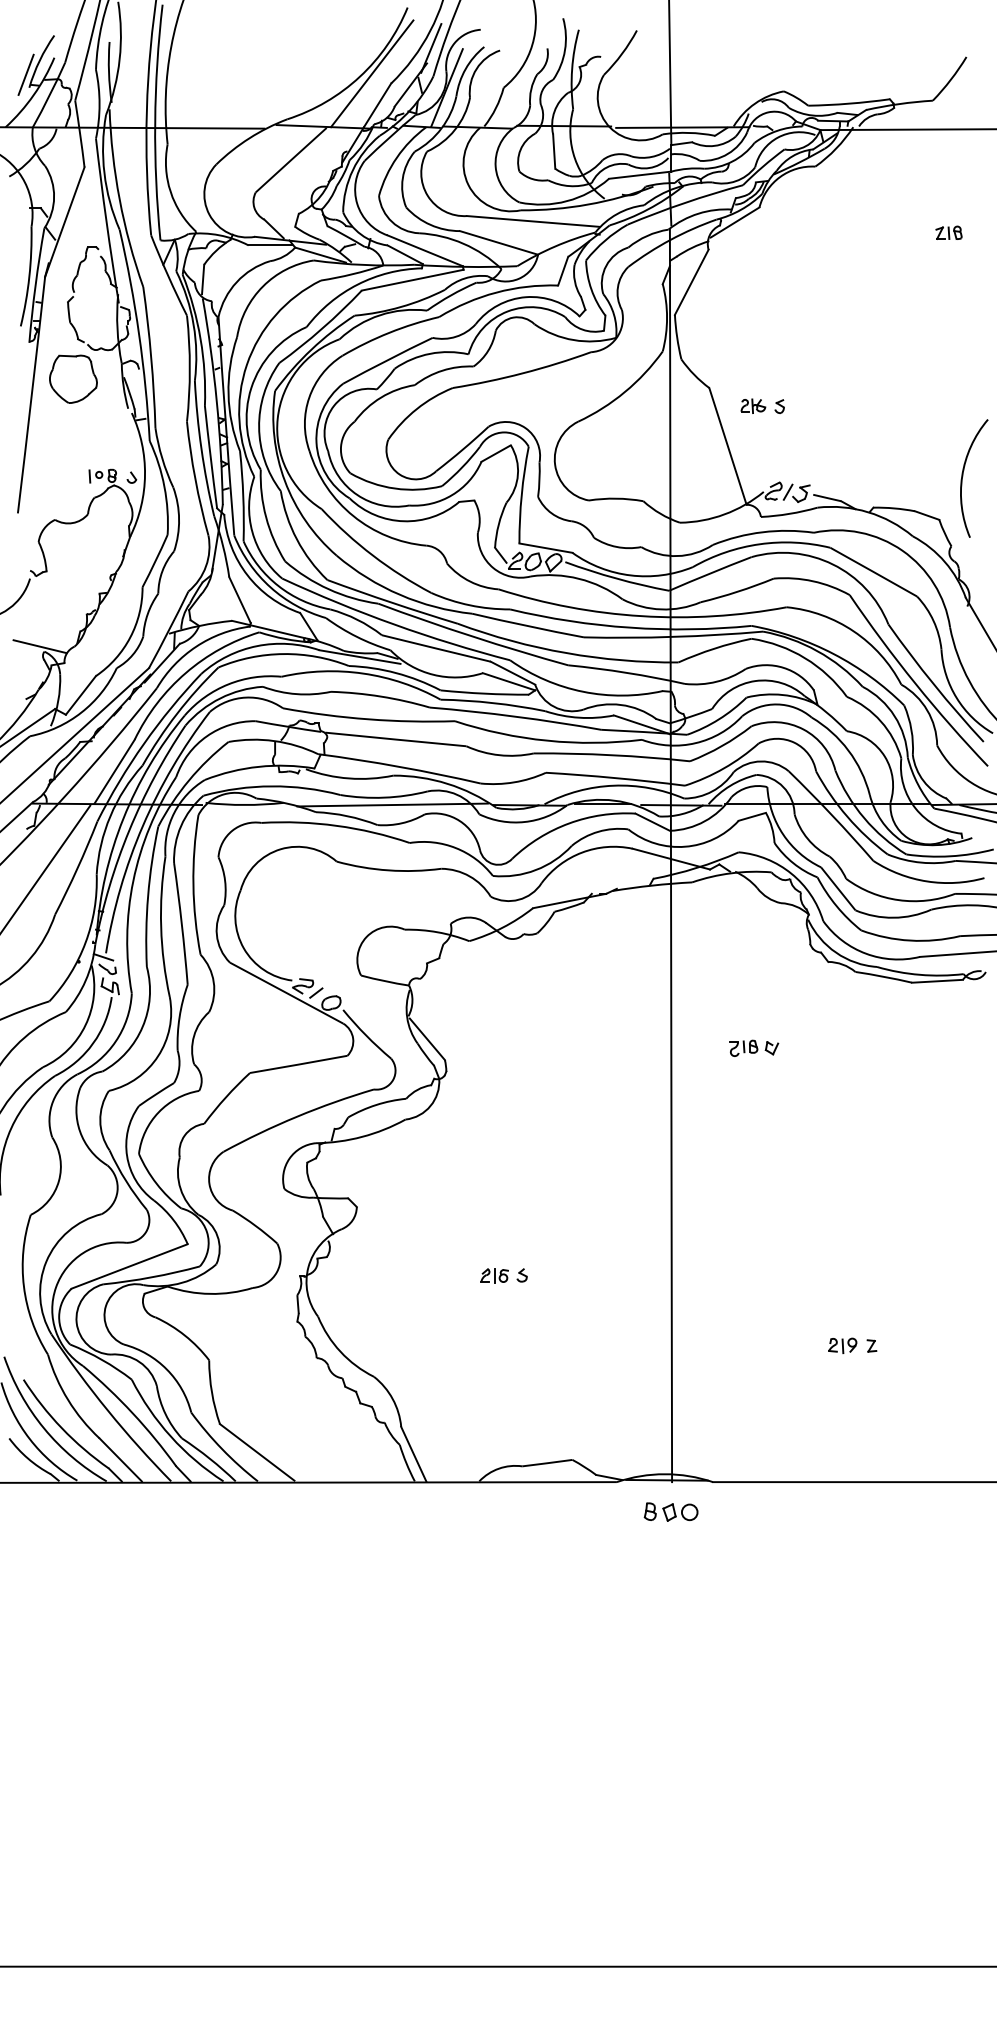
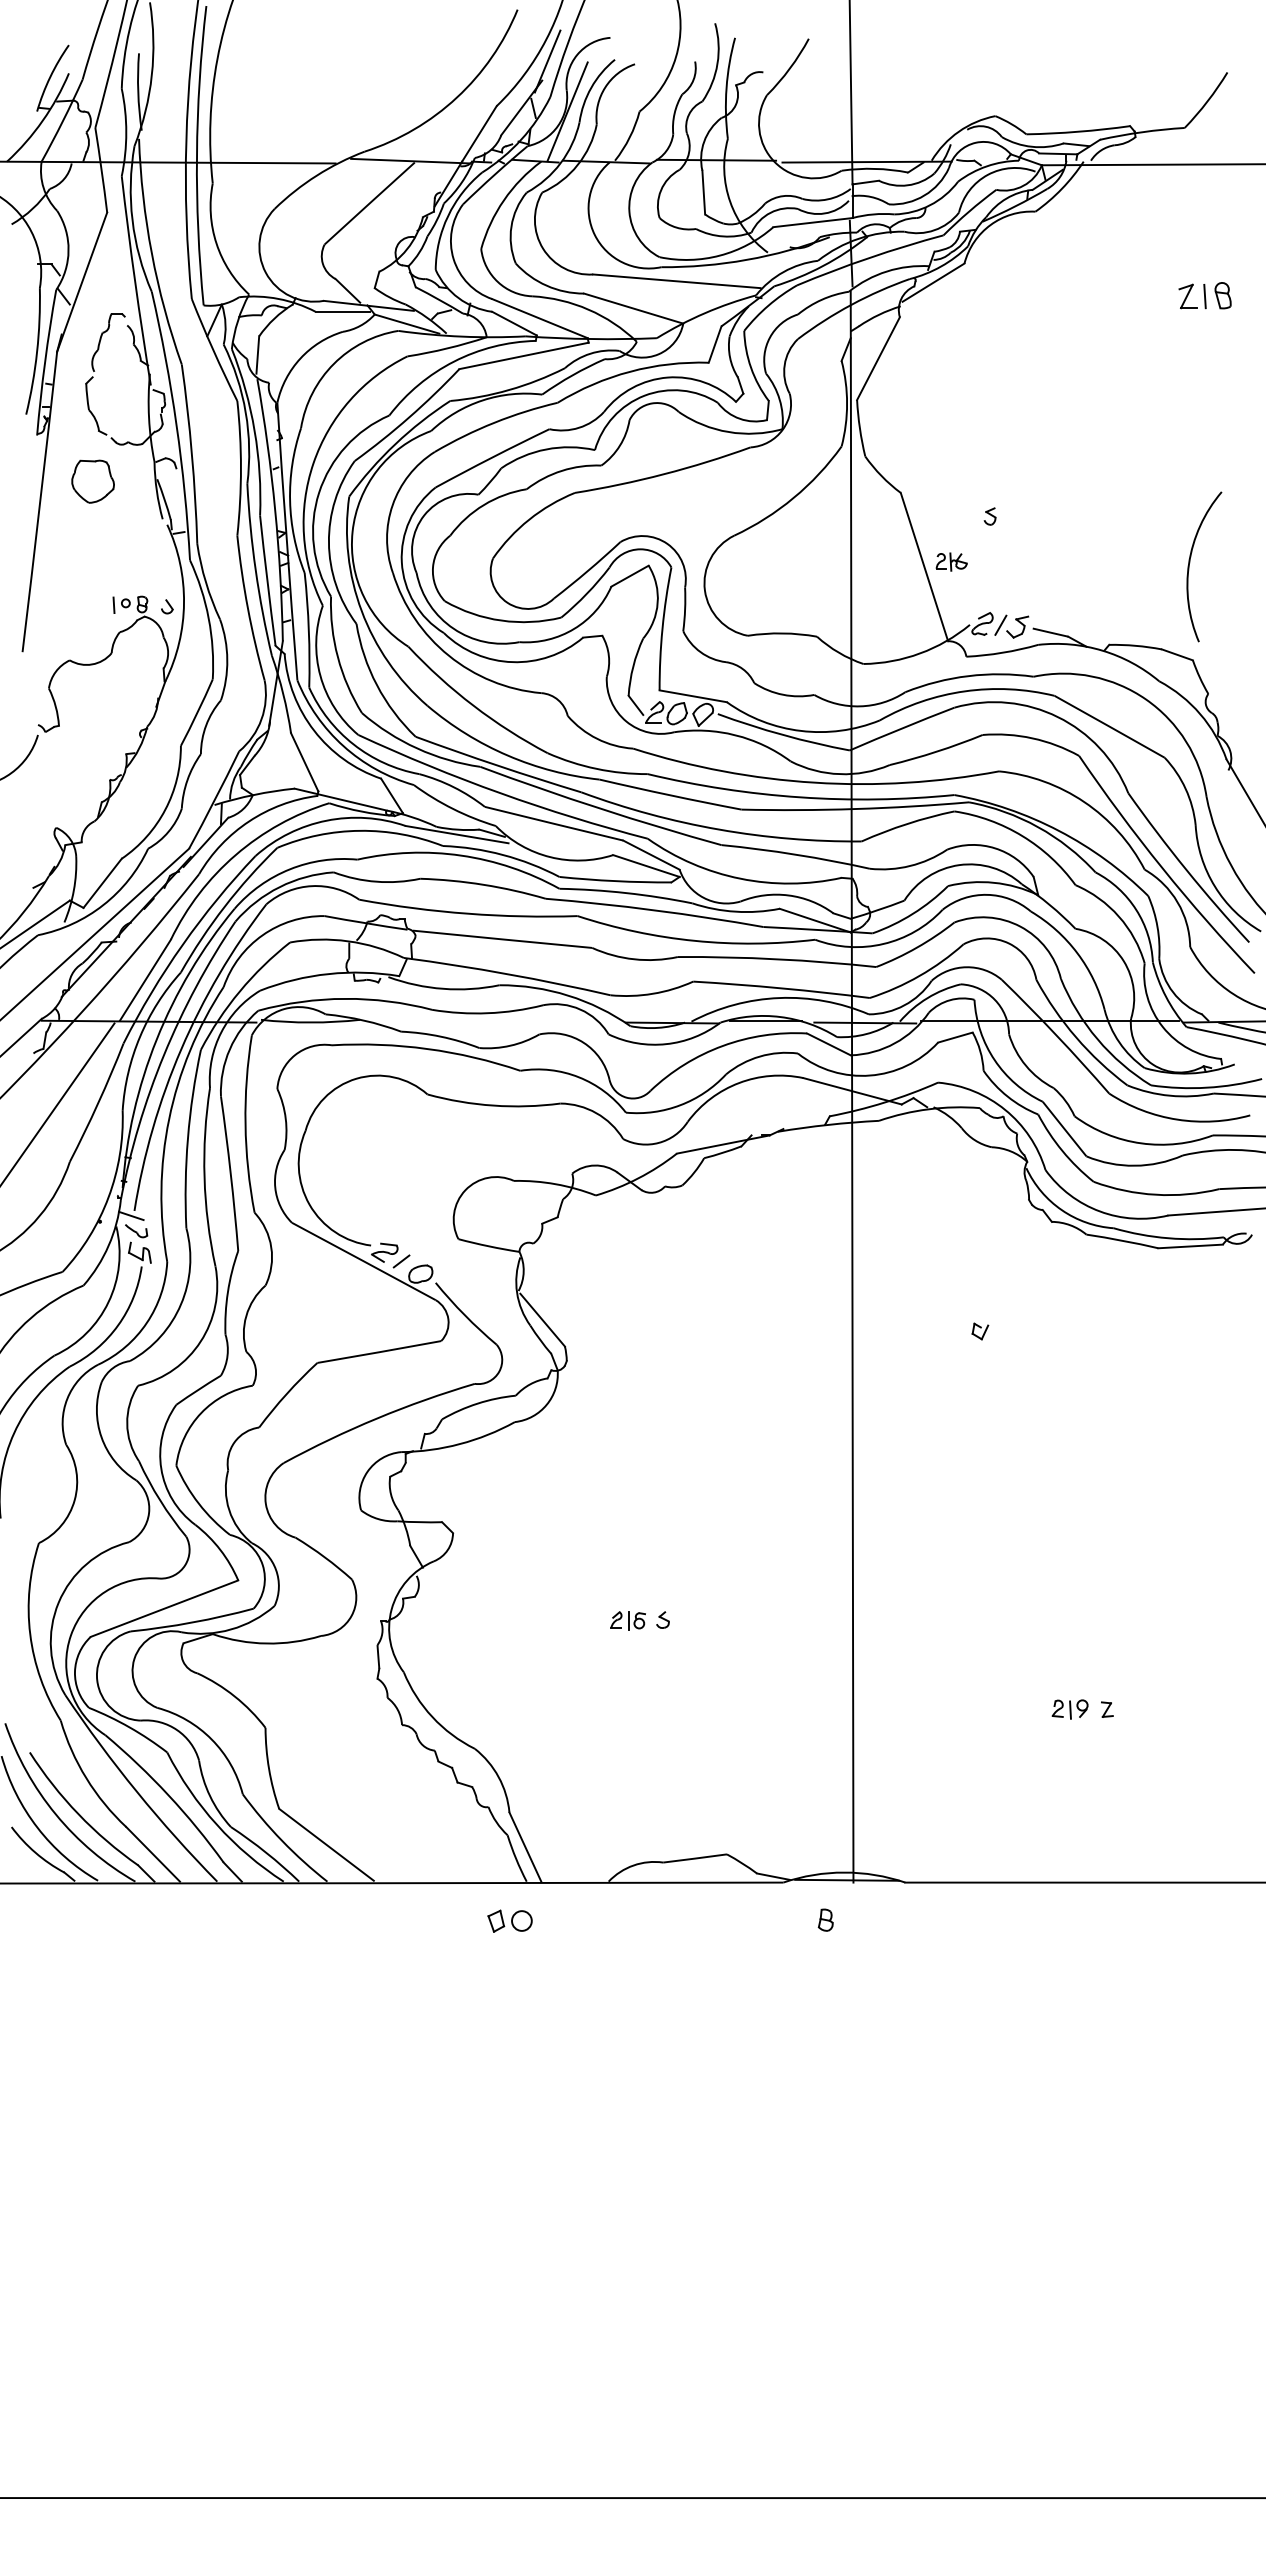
line: (372, 73) -> (472, 93), removed
line: (25, 74) -> (32, 94), removed
part: (949, 232) -> (1205, 295), size x1.6
part: (72, 379) -> (92, 481), size x0.7
part: (753, 405) -> (951, 561), moved
arc: (963, 475) -> (1190, 562), moved
line: (39, 646) -> (50, 821), removed
line: (392, 804) -> (498, 1022), removed
part: (743, 1048) -> (944, 1331), removed
part: (679, 1511) -> (509, 1920), moved

